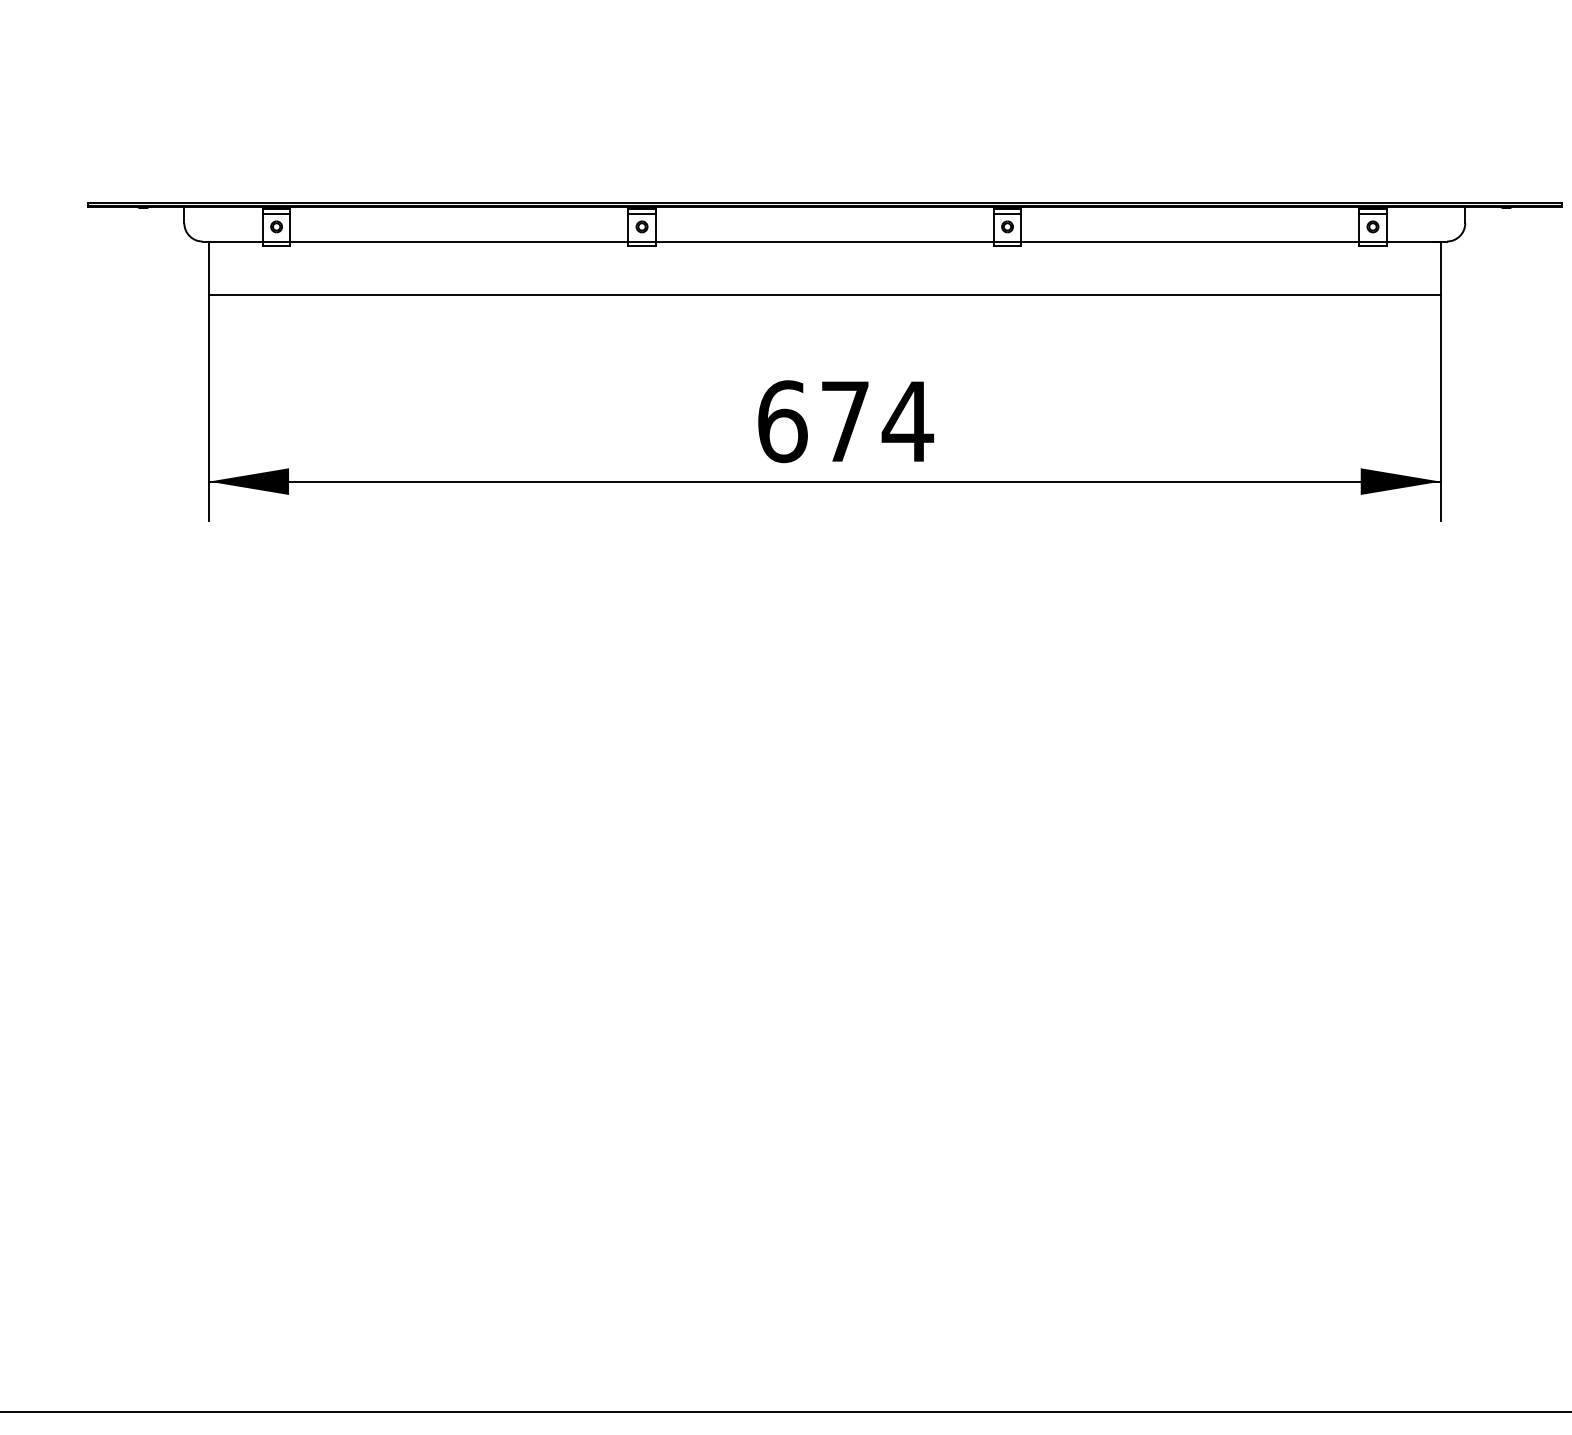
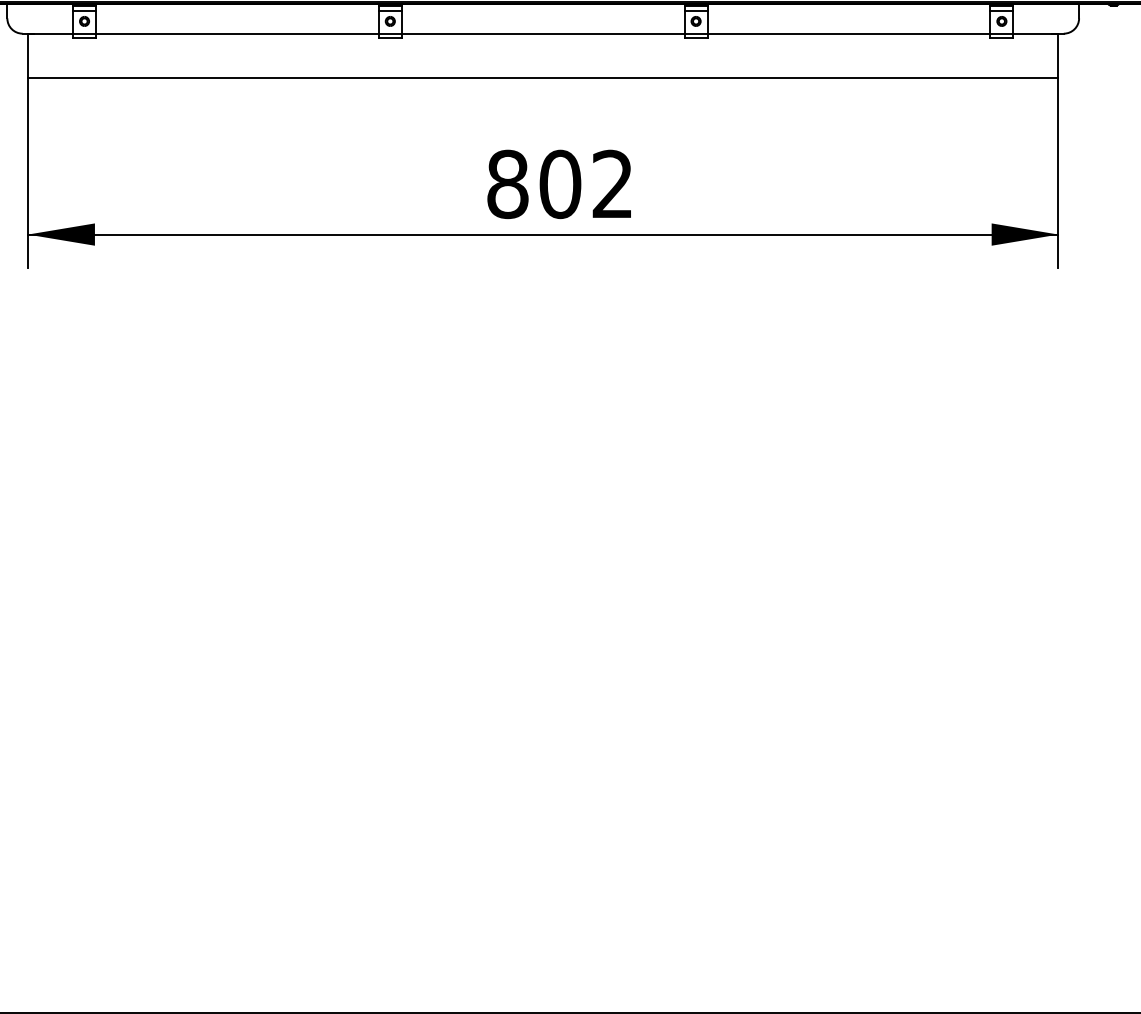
text: (846, 421) -> (561, 184), 674 -> 802

